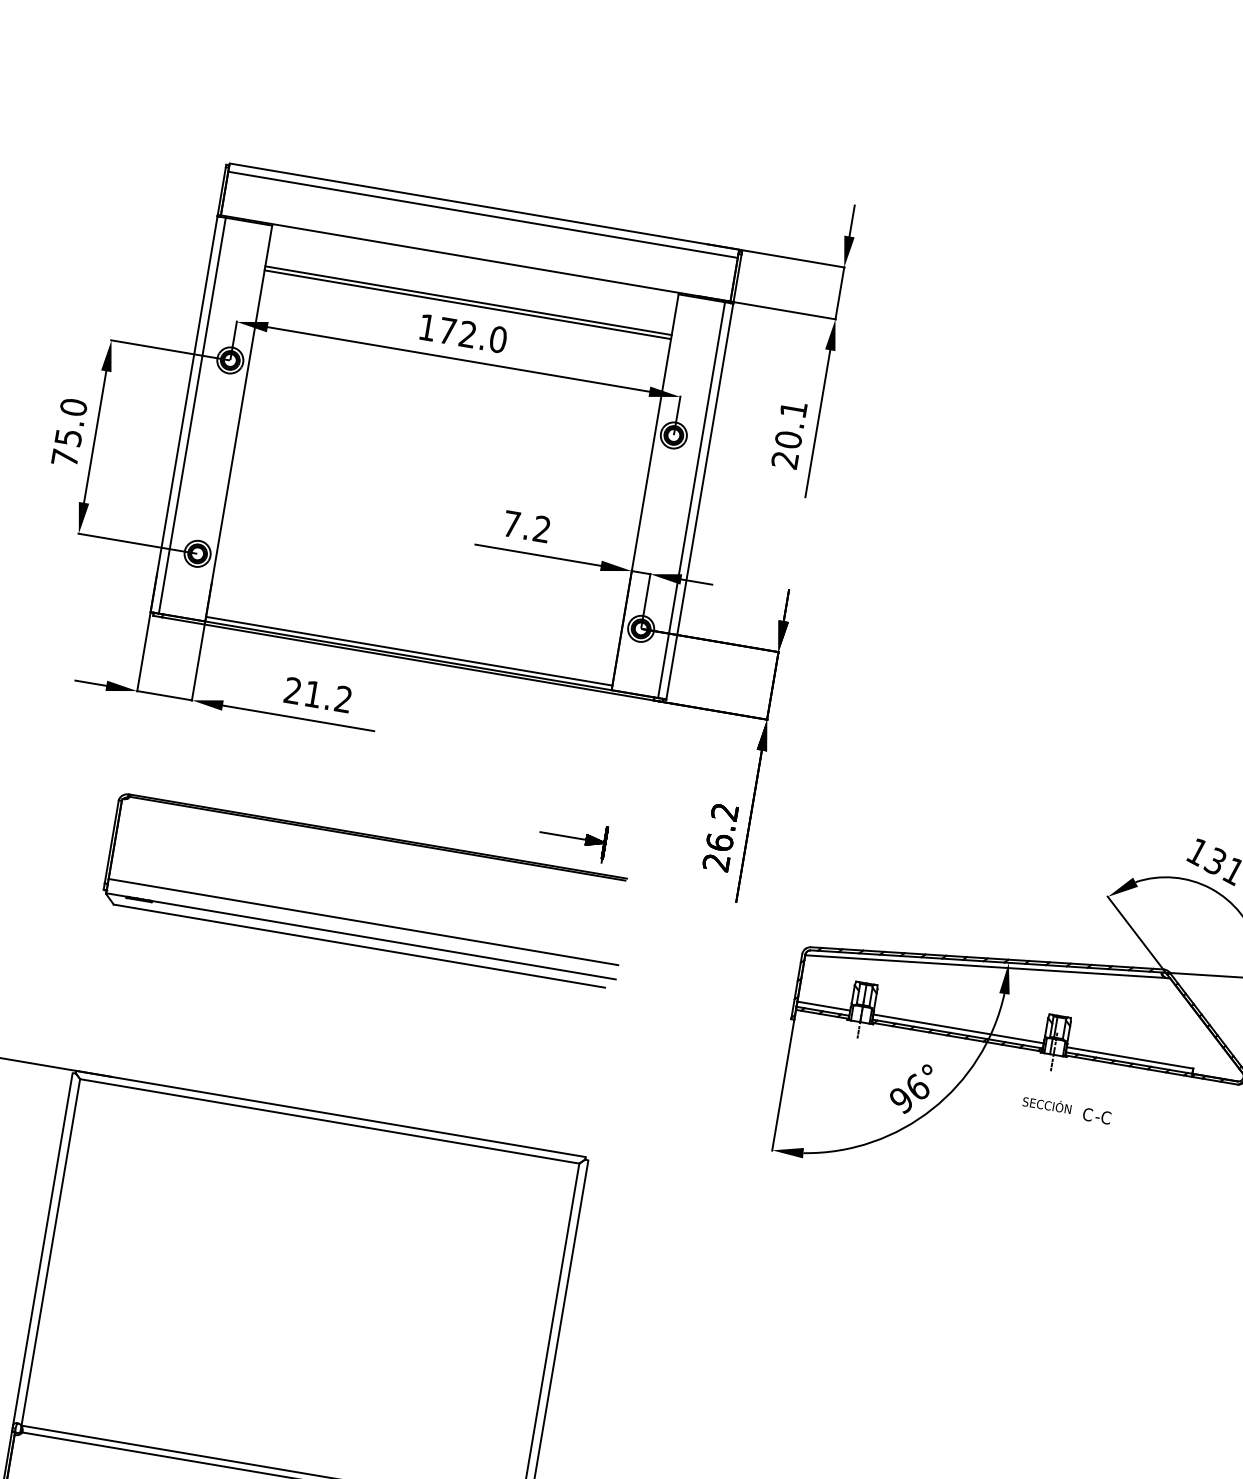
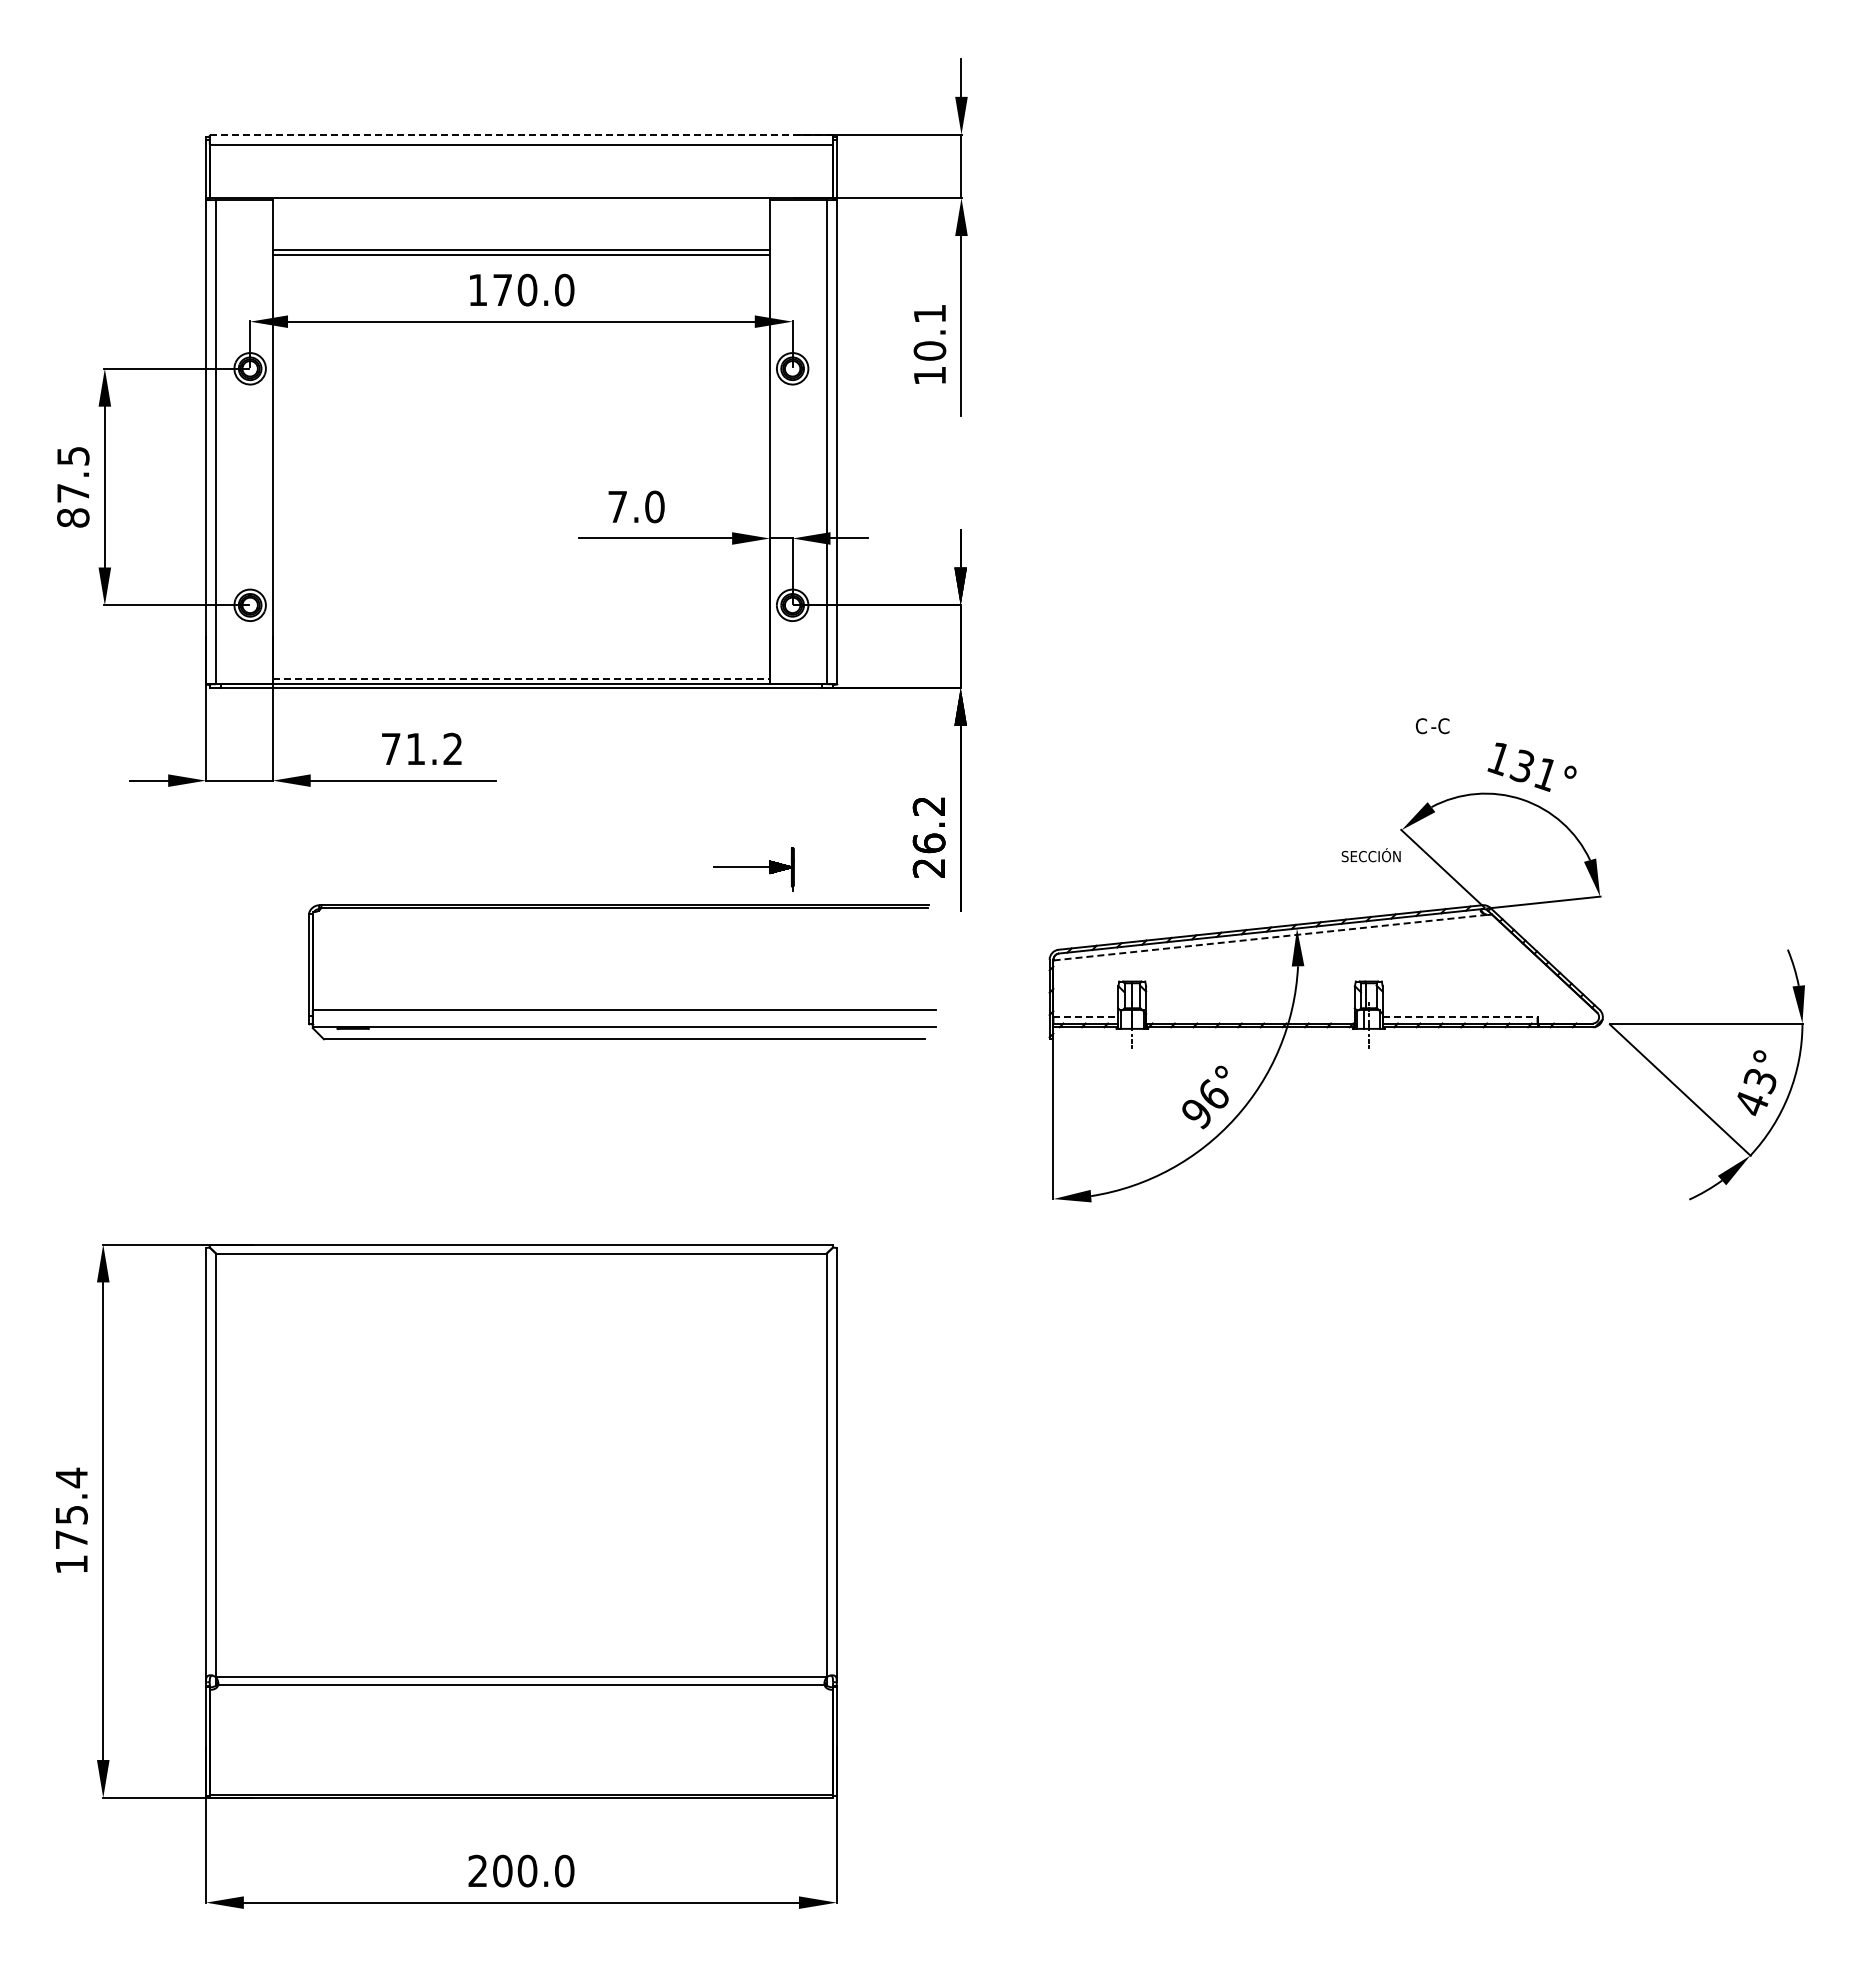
line: (484, 206) -> (521, 134), solid -> dashed
text: (468, 333) -> (527, 289), 172.0 -> 170.0
text: (69, 432) -> (73, 486), 75.0 -> 87.5
text: (784, 460) -> (929, 376), 20.1 -> 10.1
text: (541, 528) -> (654, 506), 7.2 -> 7.0
line: (409, 651) -> (521, 678), solid -> dashed
text: (292, 690) -> (390, 748), 21.2 -> 71.2
part: (361, 921) -> (622, 1009), moved
line: (985, 966) -> (1269, 937), solid -> dashed
line: (824, 1006) -> (1086, 1017), solid -> dashed
line: (958, 1029) -> (1250, 1017), removed
line: (1130, 1058) -> (1460, 1017), solid -> dashed
text: (1046, 1104) -> (1370, 855), moved
text: (1096, 1116) -> (1432, 726), moved

